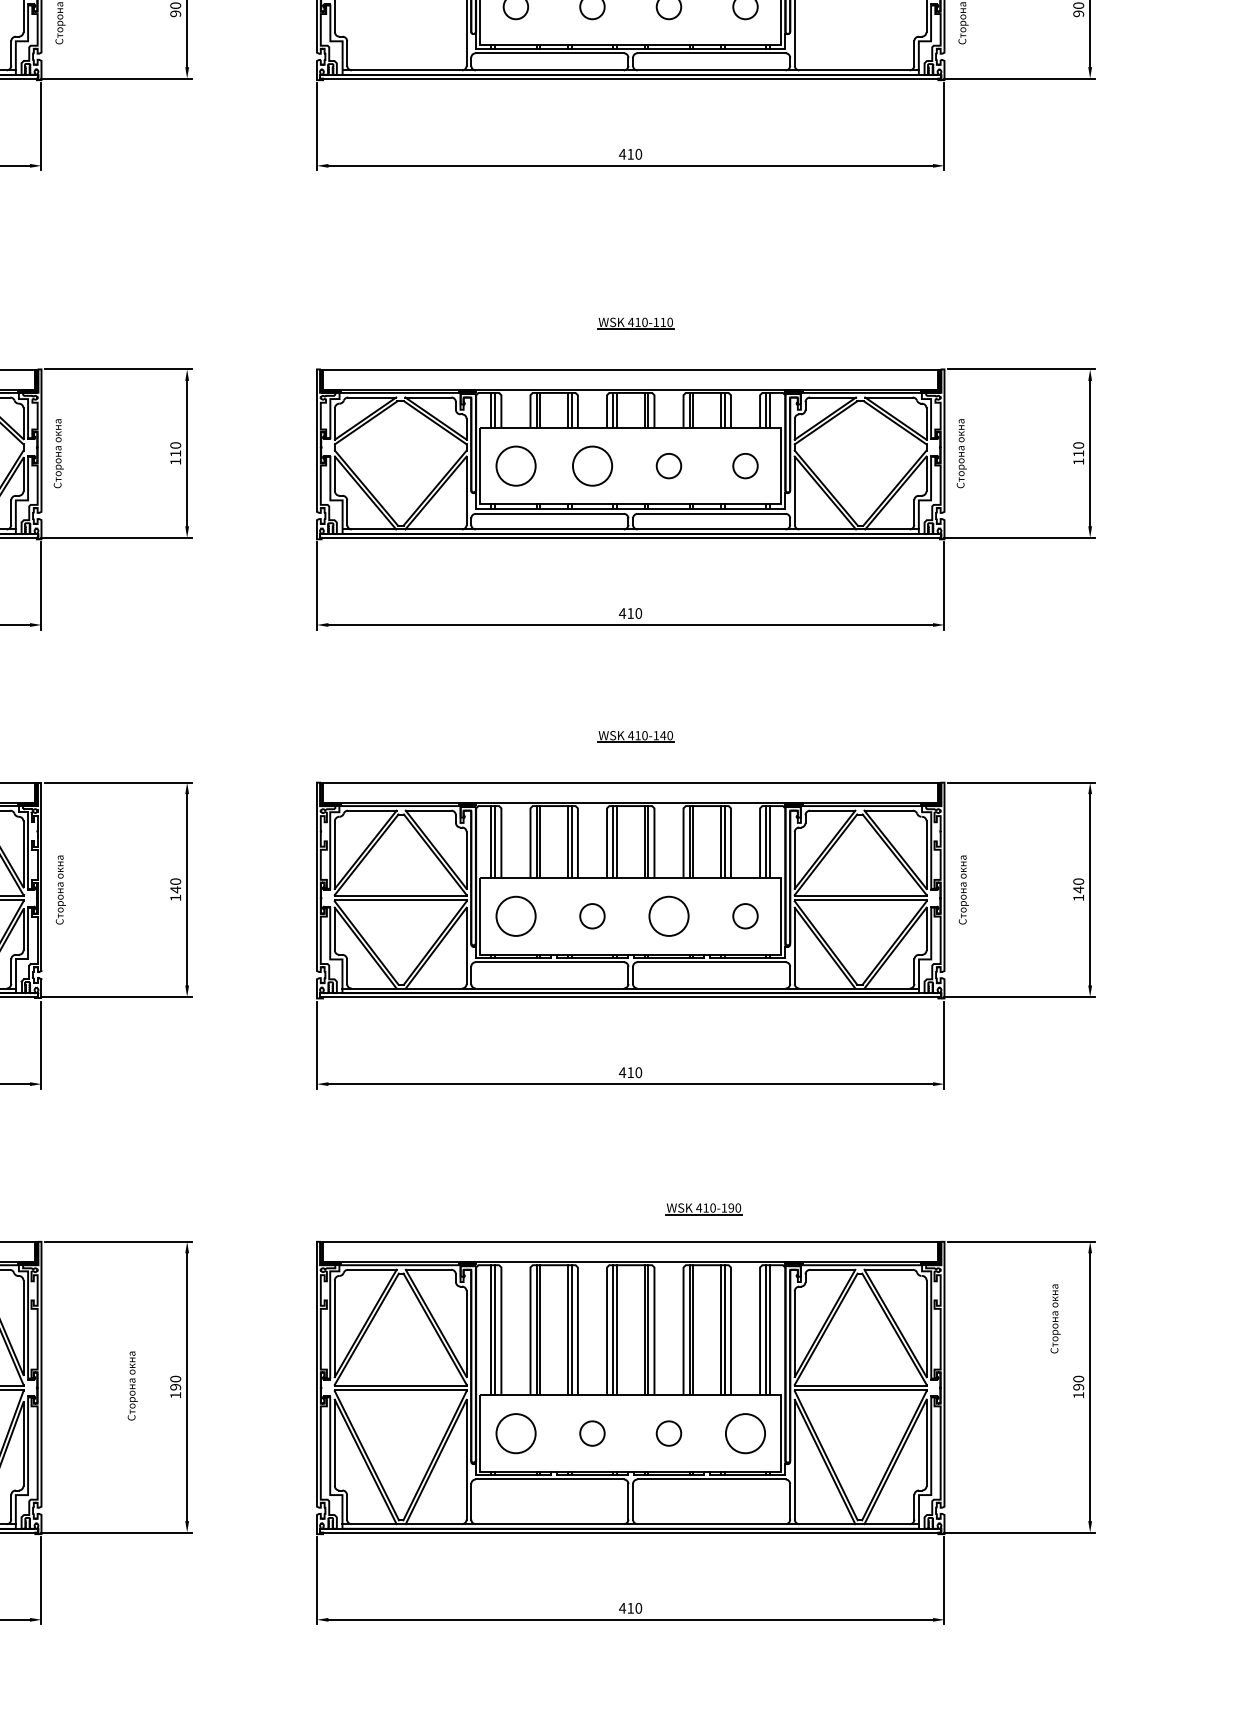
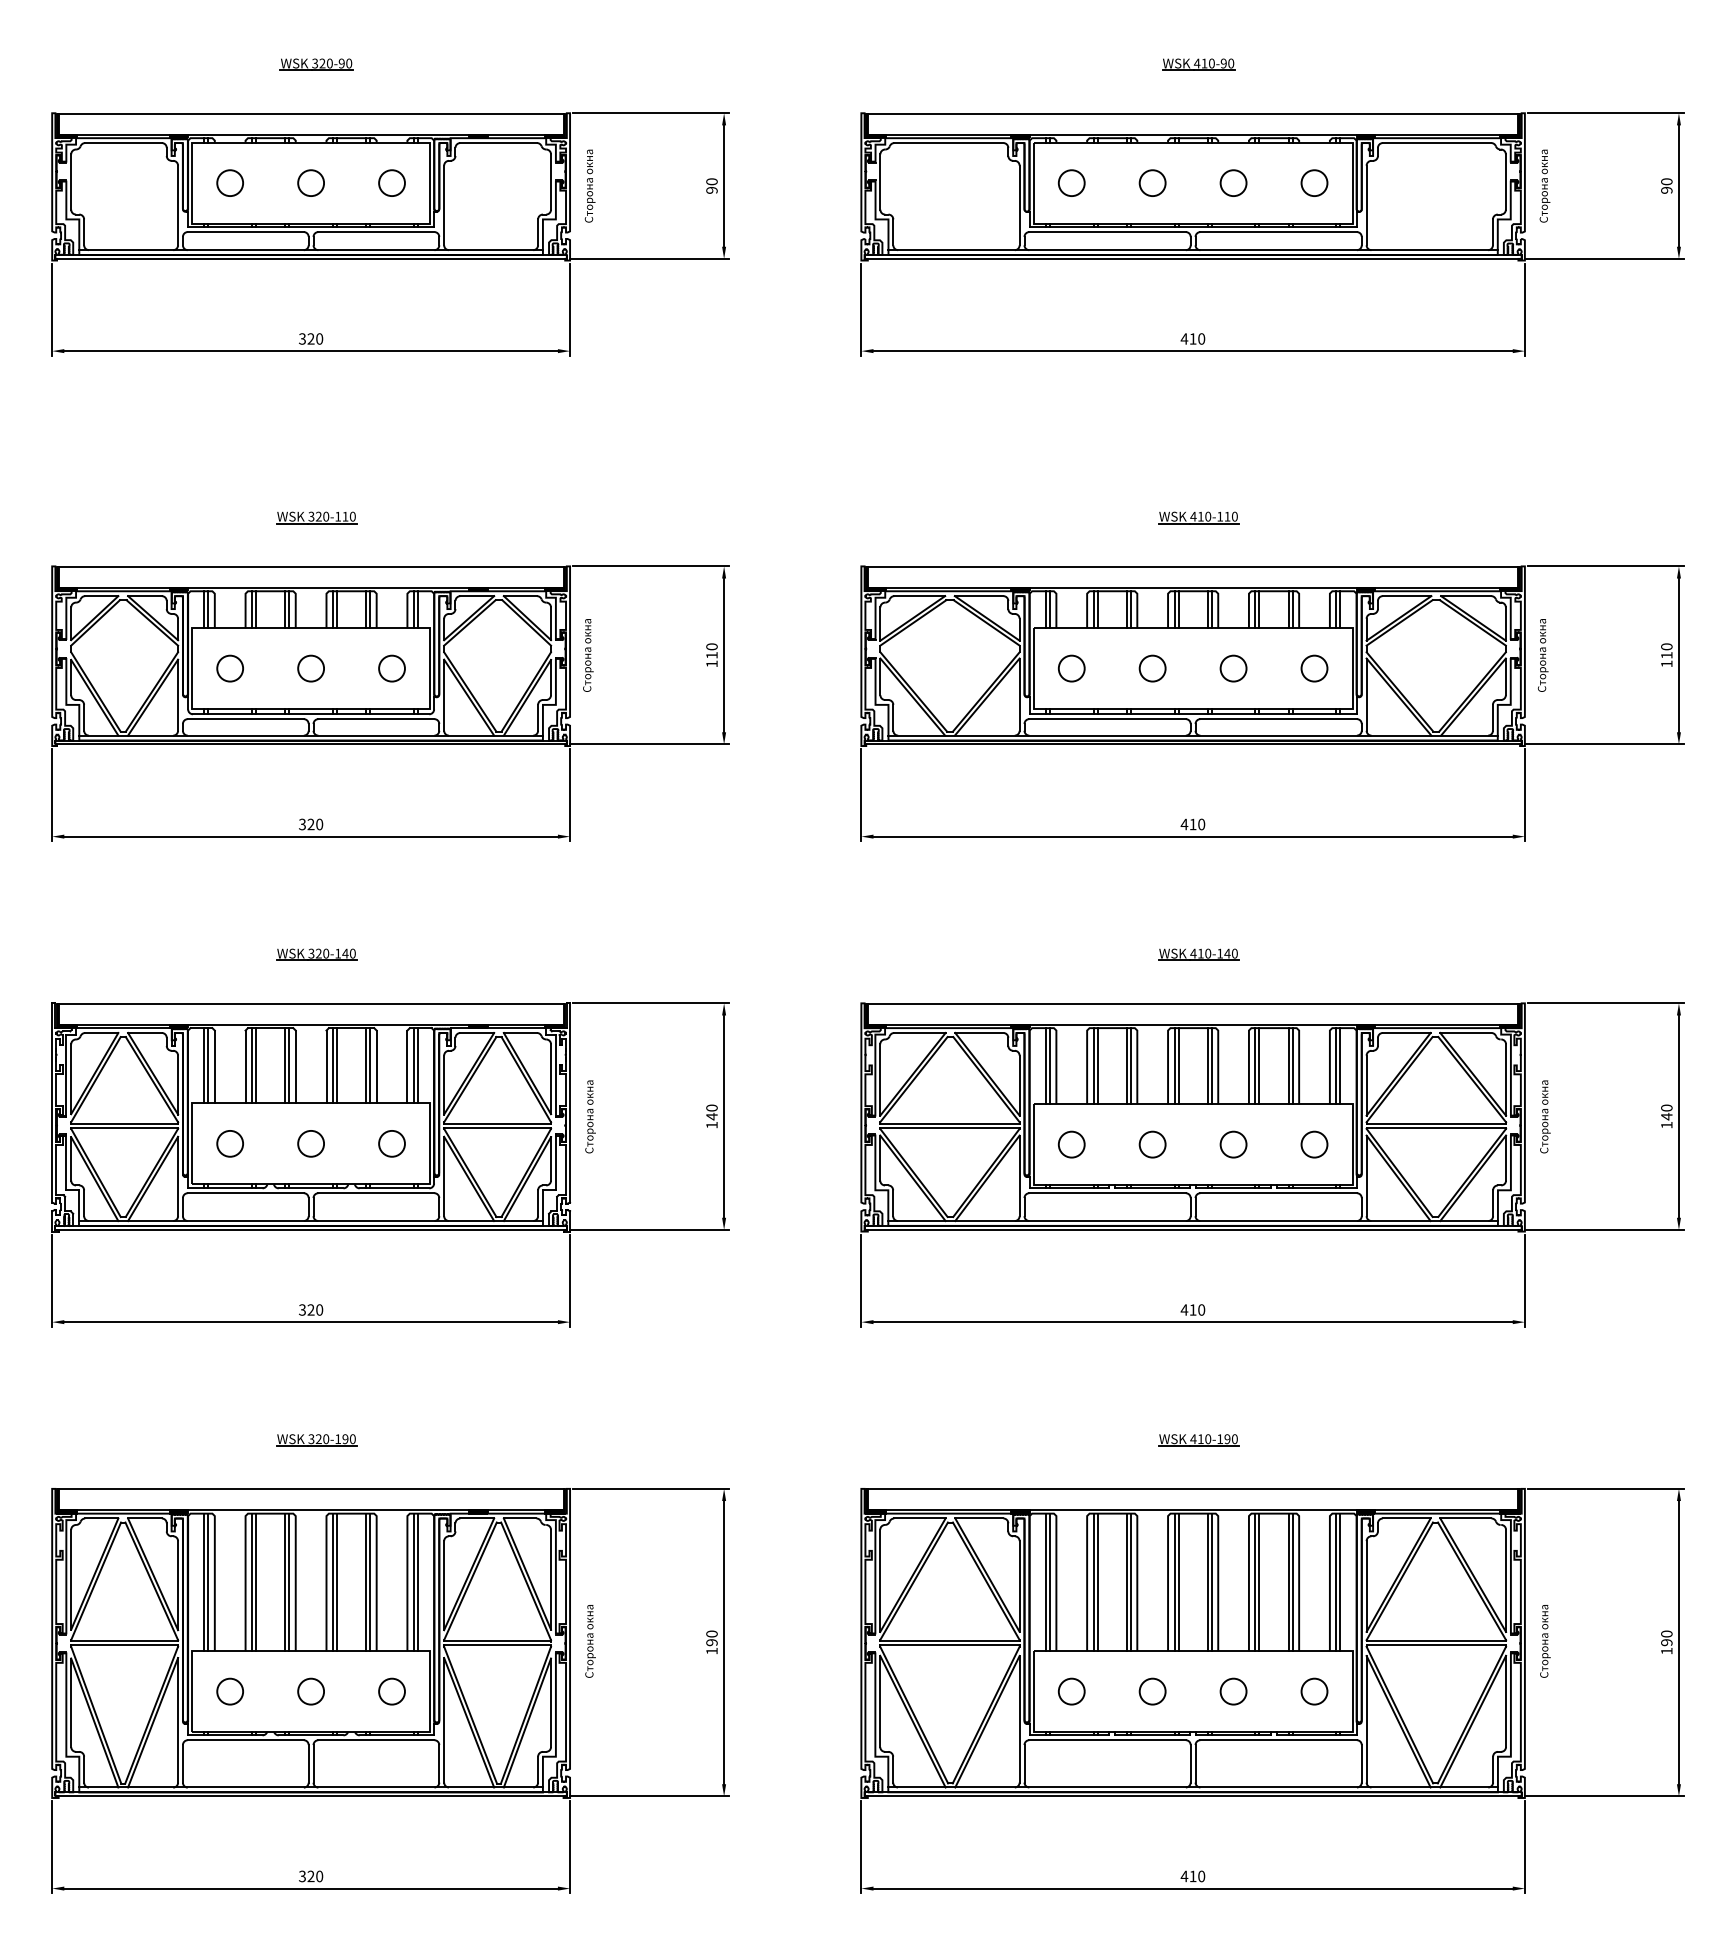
circle: (515, 465) -> (1071, 668), size x0.62
circle: (592, 465) -> (1152, 668), size x0.62
circle: (515, 916) -> (1071, 1144), size x0.62
circle: (668, 916) -> (1233, 1144), size x0.62
part: (703, 1209) -> (1198, 1440), moved
text: (1055, 1319) -> (1545, 1641), moved
text: (132, 1386) -> (590, 1641), moved
circle: (515, 1433) -> (1071, 1691), size x0.62
circle: (745, 1433) -> (1314, 1691), size x0.62

